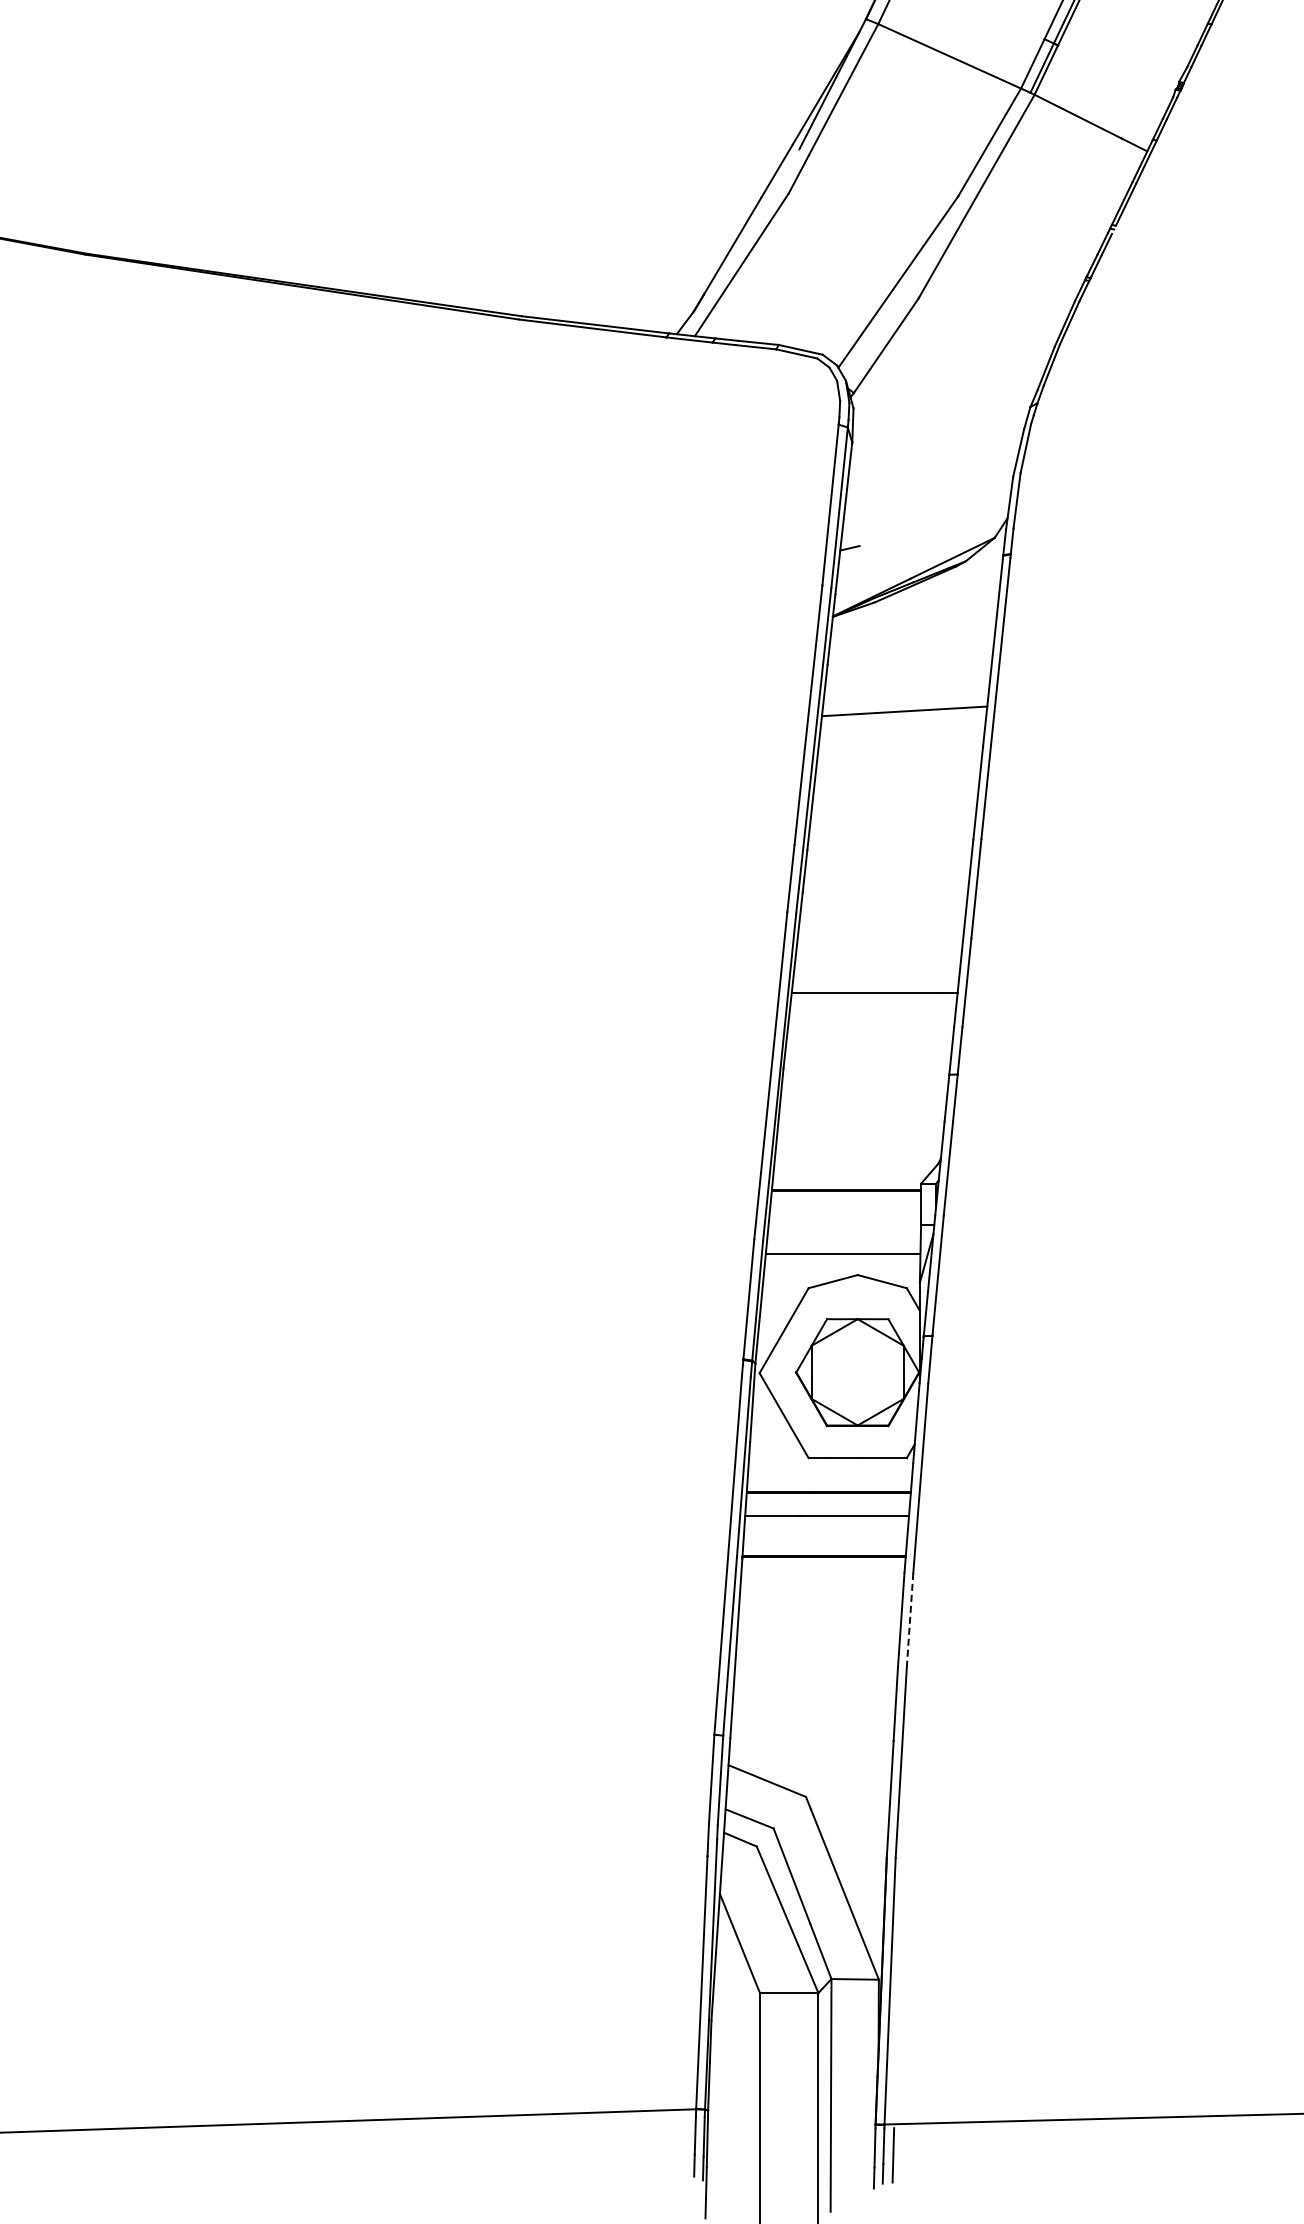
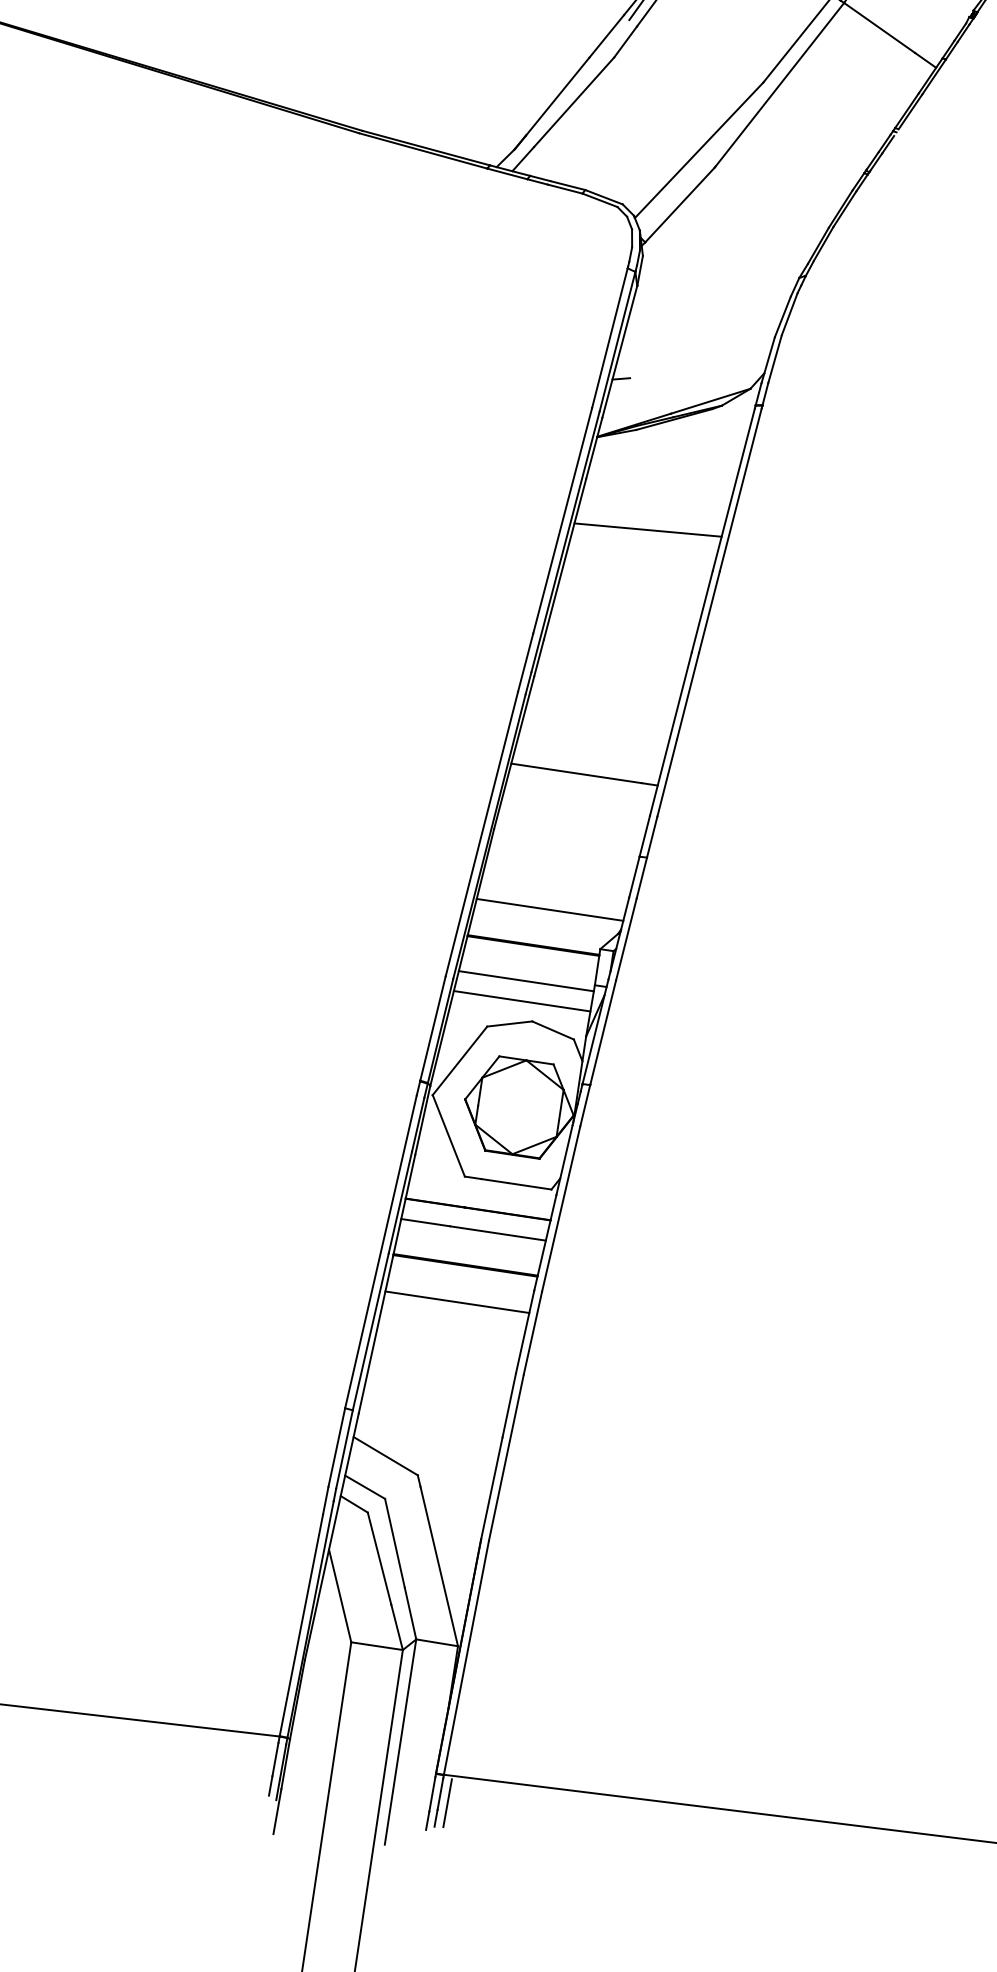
line: (858, 1148) -> (549, 909), added
line: (843, 1231) -> (525, 981), added
line: (820, 1598) -> (456, 1302), added
line: (910, 1620) -> (533, 1333), dashed -> solid

